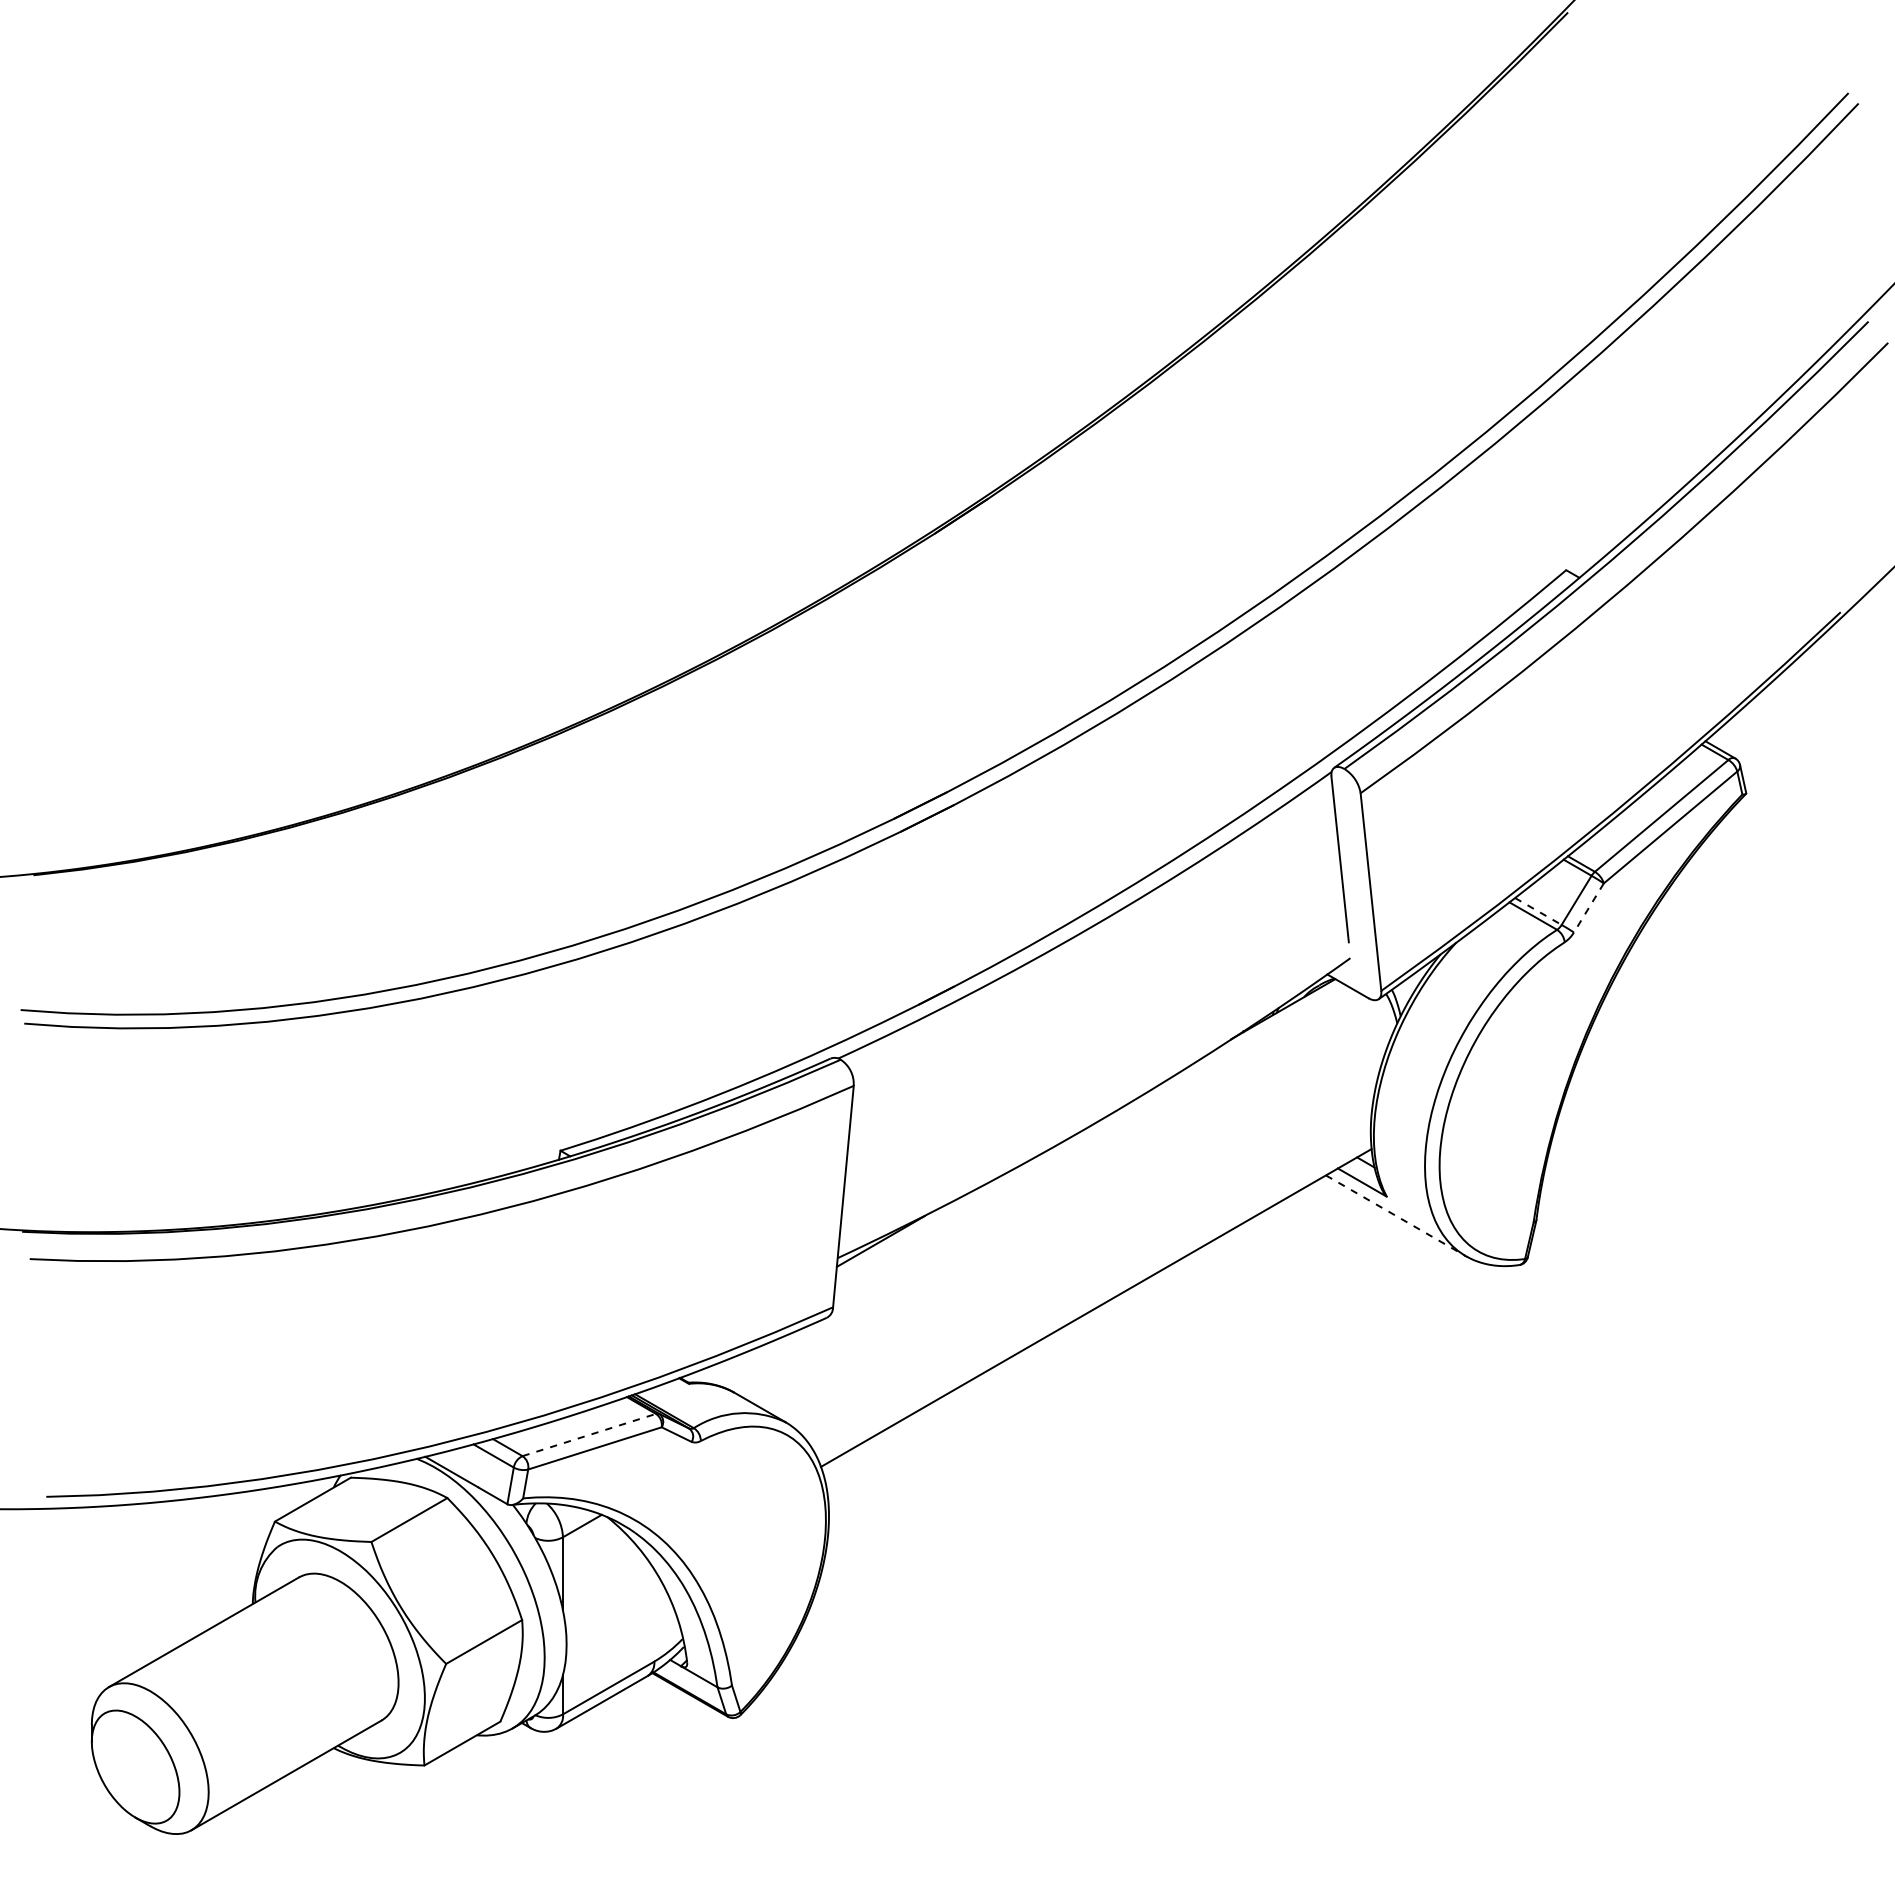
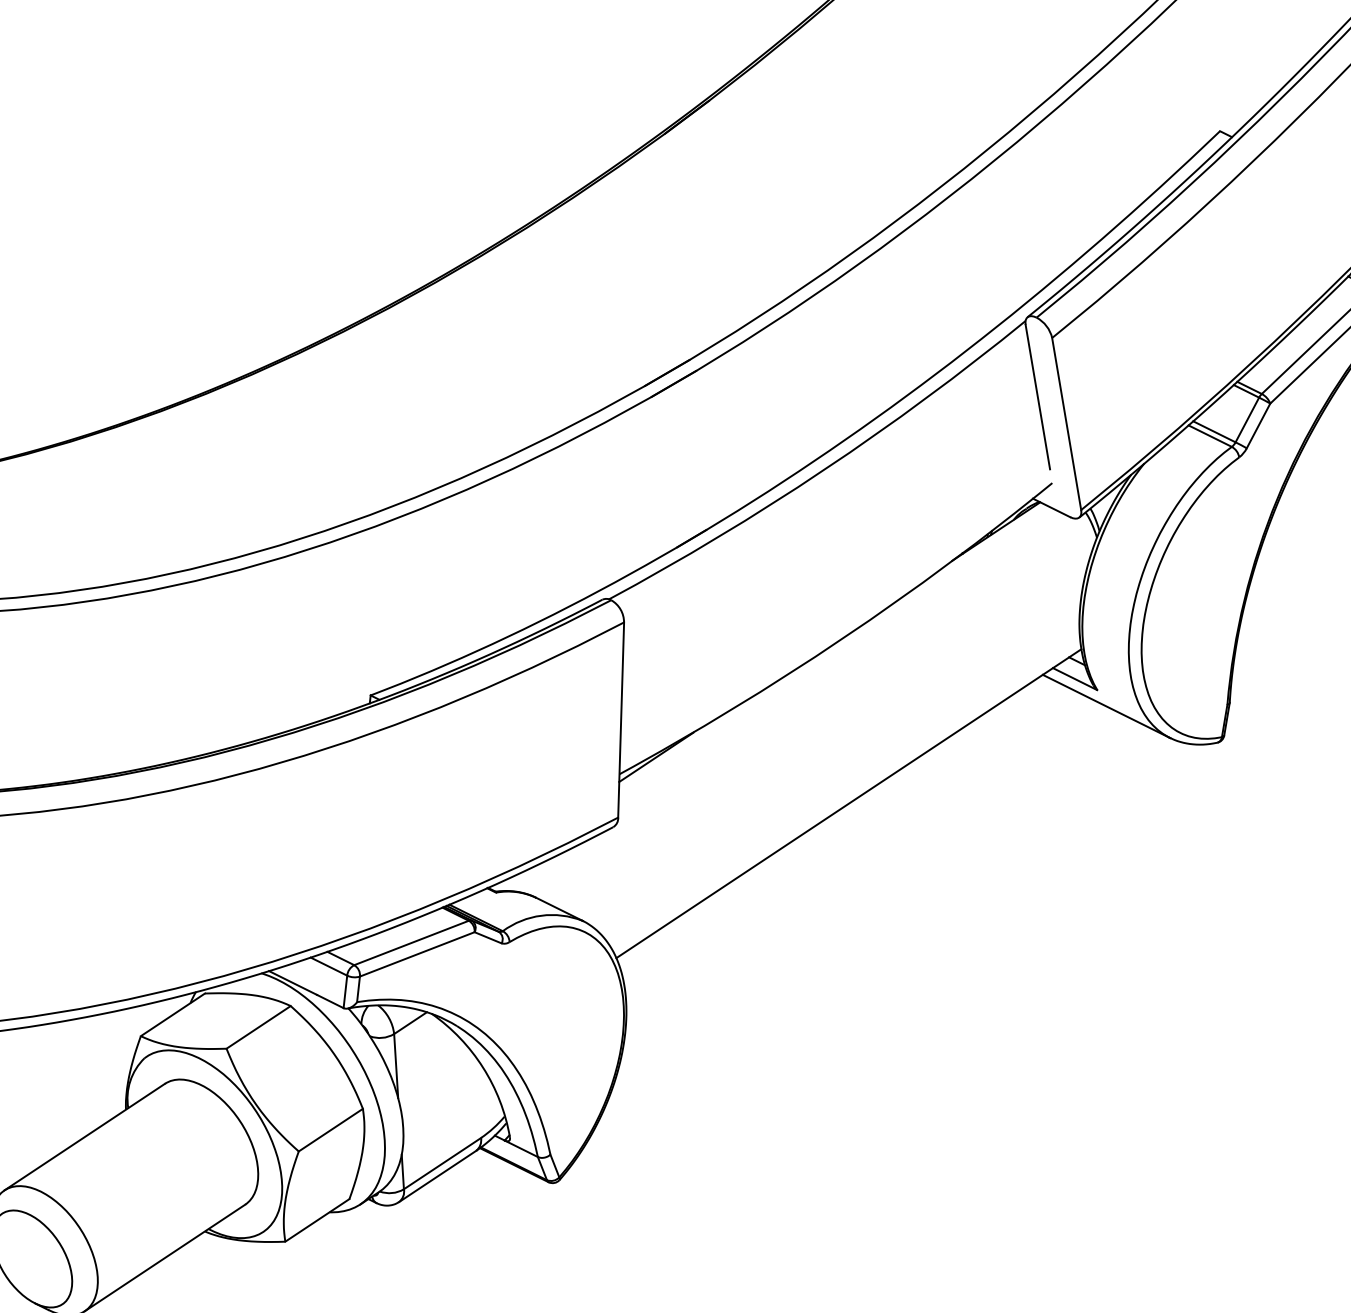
line: (1588, 907) -> (1258, 425), dashed -> solid
line: (1538, 911) -> (1214, 431), dashed -> solid
line: (1395, 1215) -> (1106, 706), dashed -> solid
line: (589, 1435) -> (411, 943), dashed -> solid

